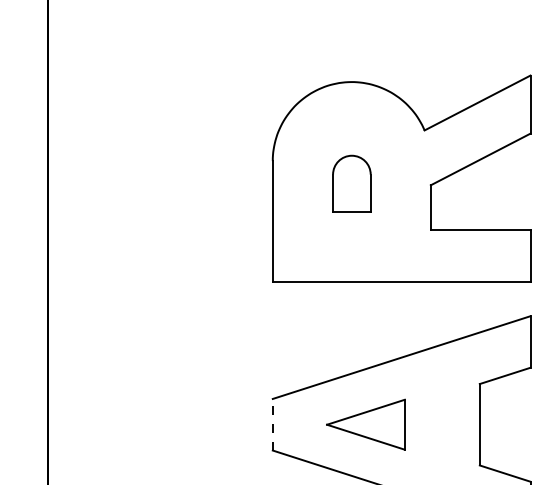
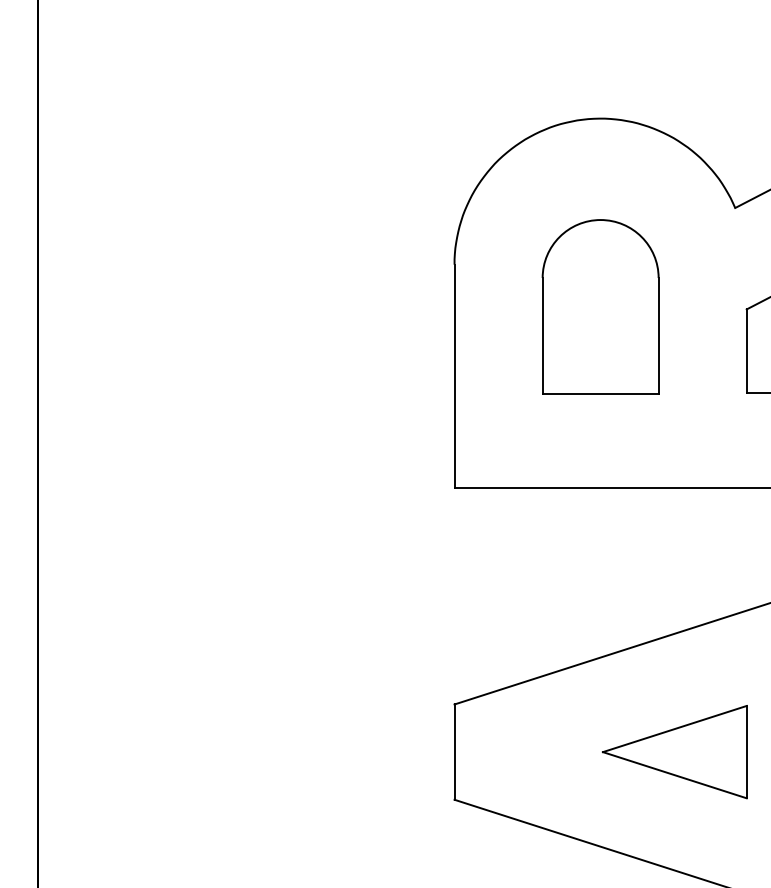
part: (351, 183) -> (600, 306), size x1.67
line: (272, 424) -> (453, 751), dashed -> solid
part: (365, 424) -> (673, 751), moved

